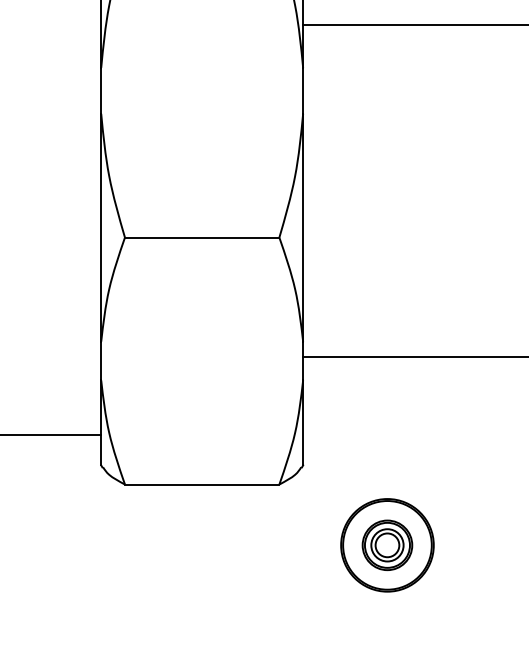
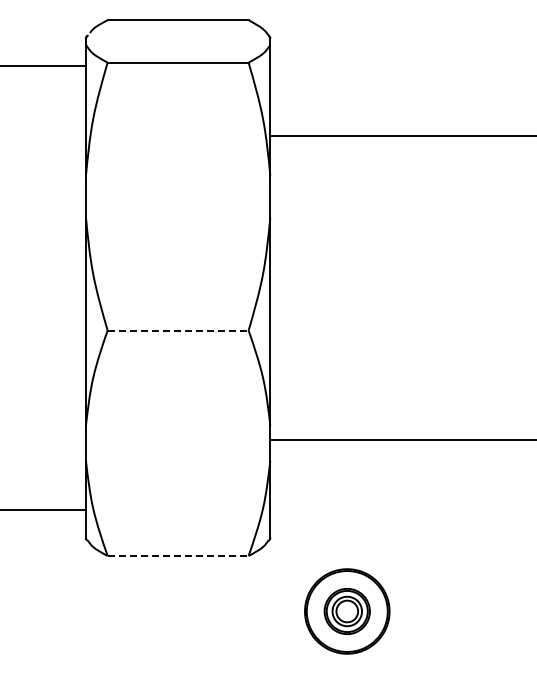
line: (202, 237) -> (178, 330), solid -> dashed
line: (202, 484) -> (178, 555), solid -> dashed

